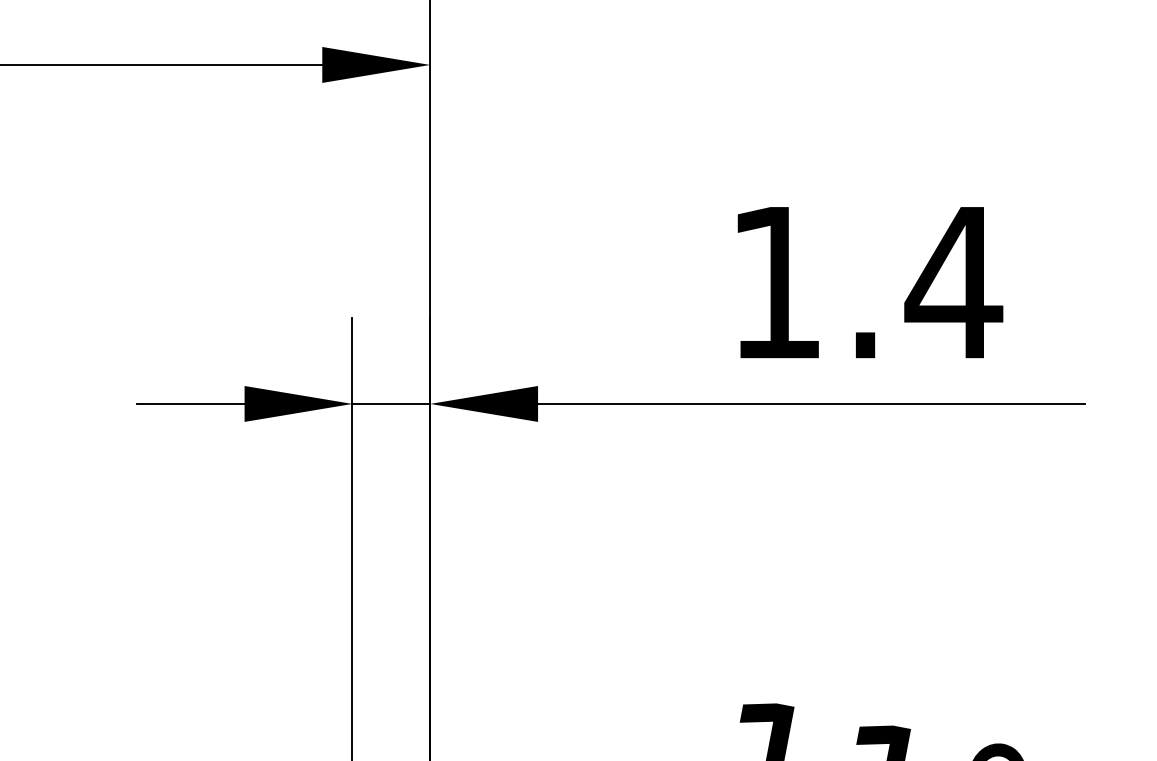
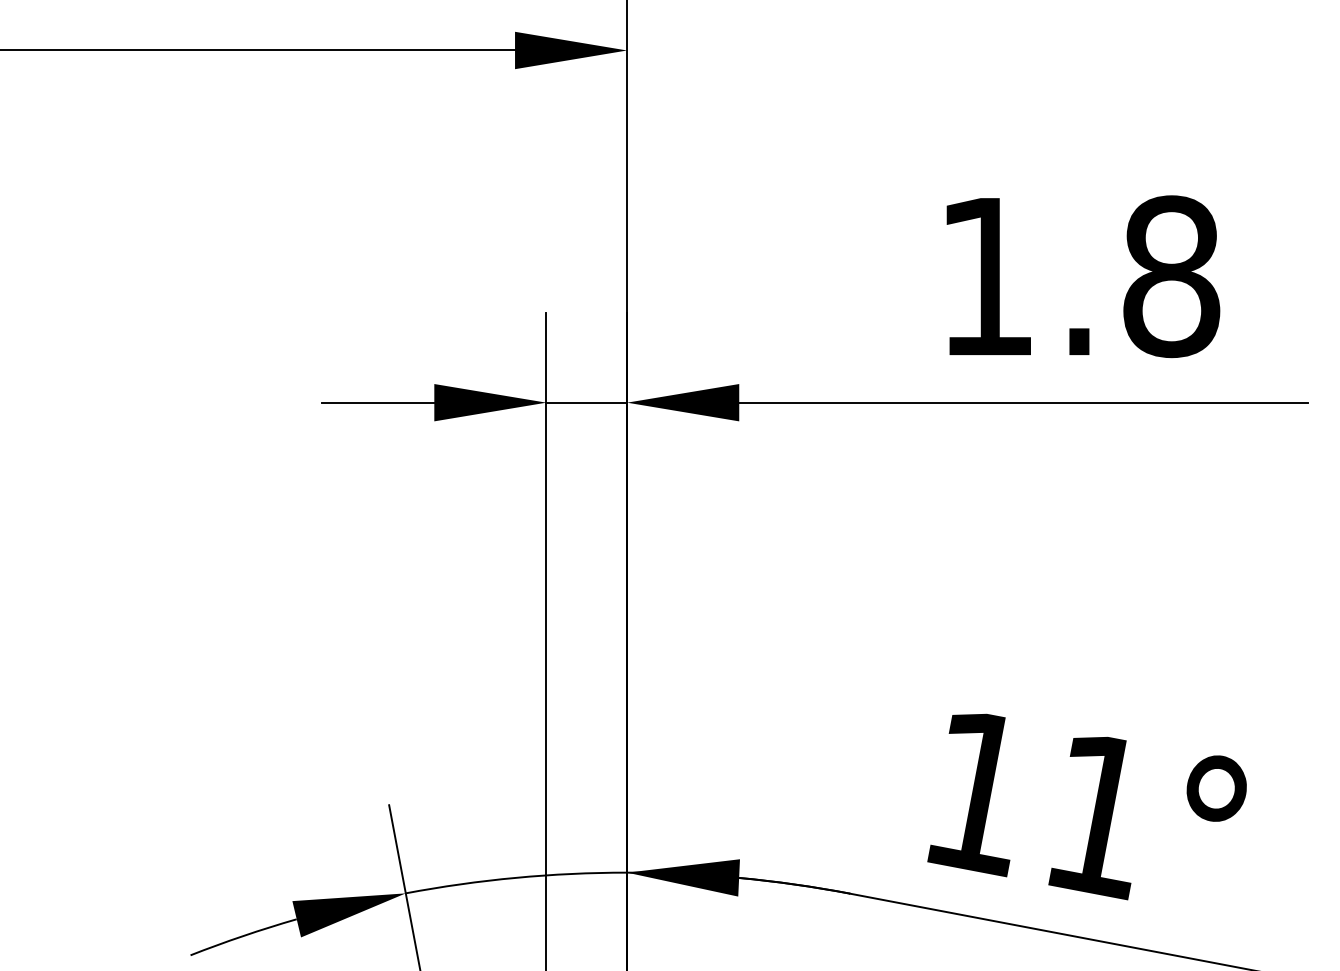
text: (953, 282) -> (1170, 276), 1.4 -> 1.8

